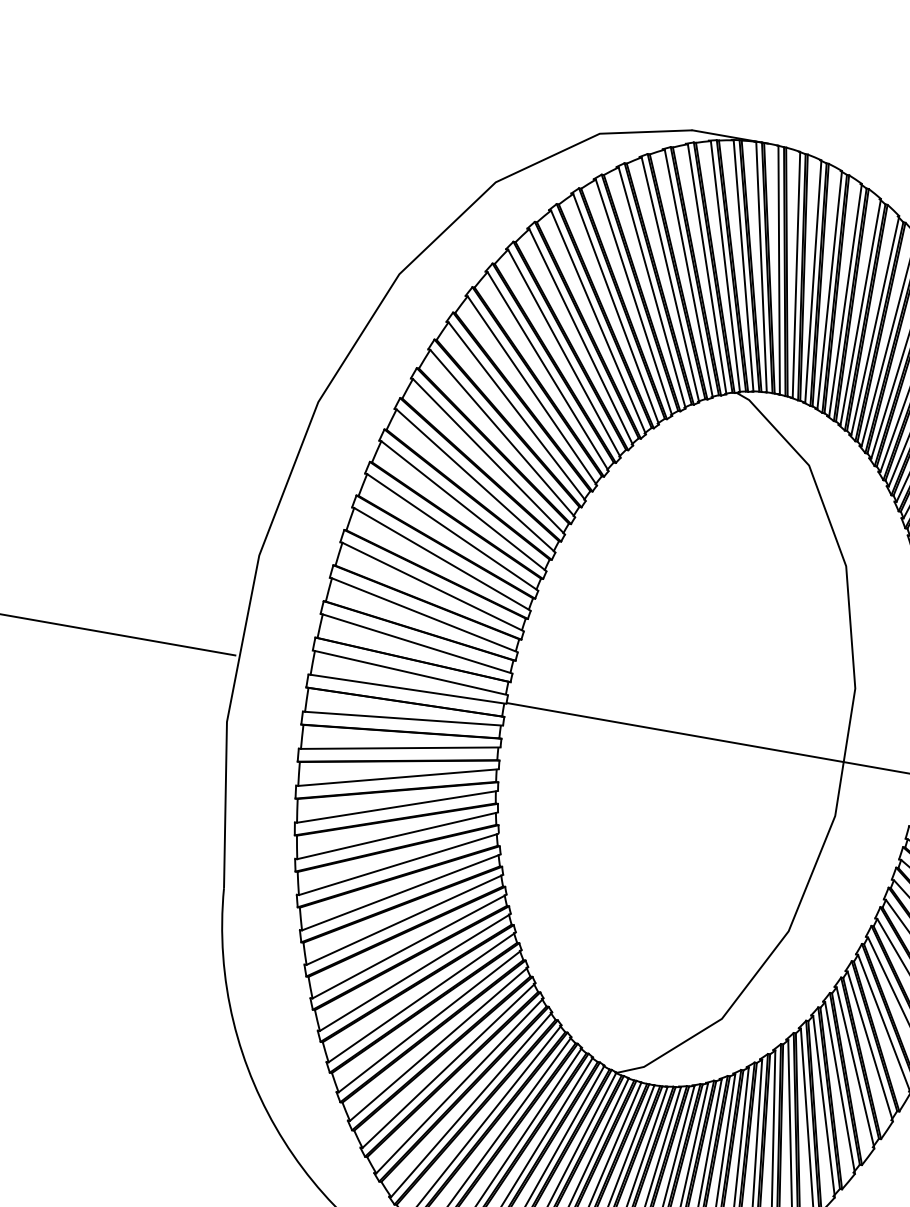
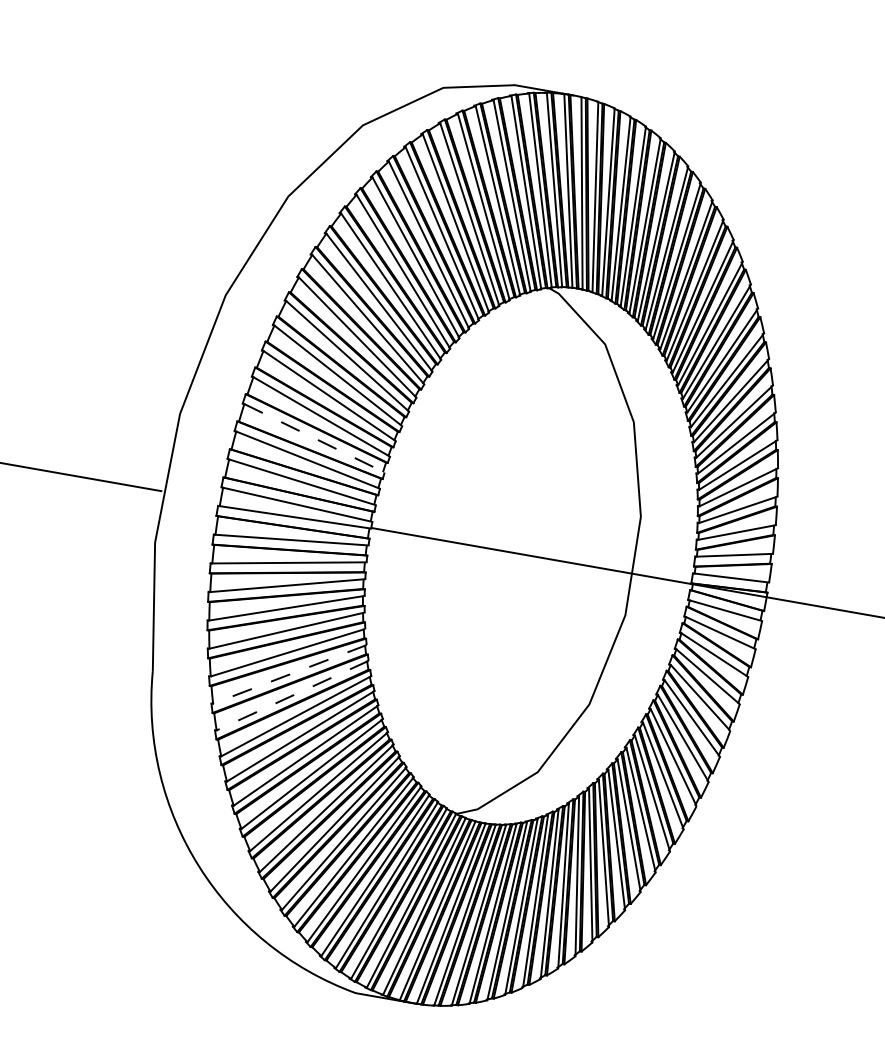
line: (433, 587) -> (314, 438), solid -> dashed
line: (400, 892) -> (289, 674), solid -> dashed
line: (404, 919) -> (292, 695), solid -> dashed

